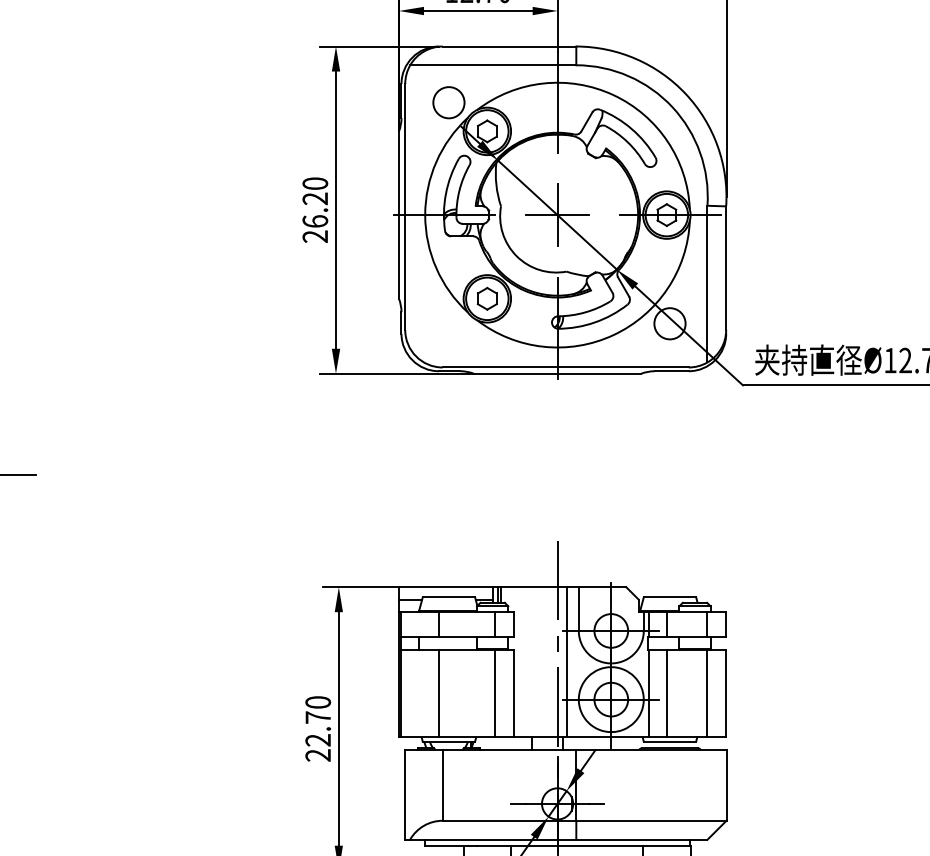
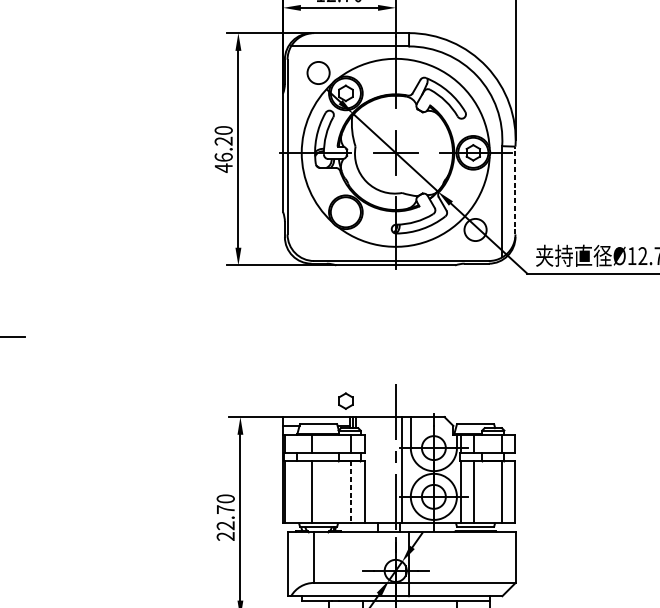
text: (314, 236) -> (223, 168), 26.20 -> 46.20
line: (726, 268) -> (515, 190), solid -> dashed
part: (487, 298) -> (345, 400), moved
line: (495, 693) -> (351, 492), solid -> dashed

